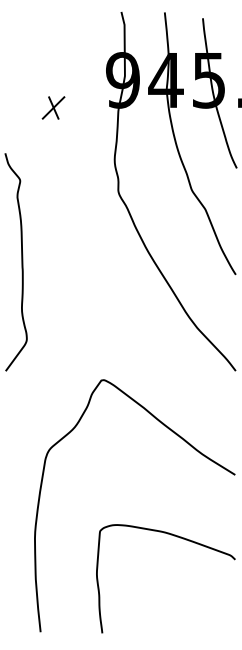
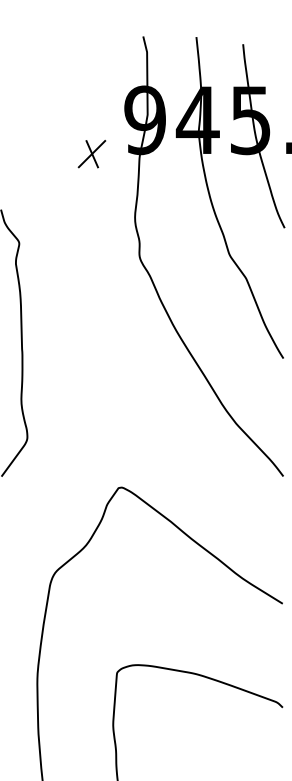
part: (53, 107) -> (91, 153), moved

